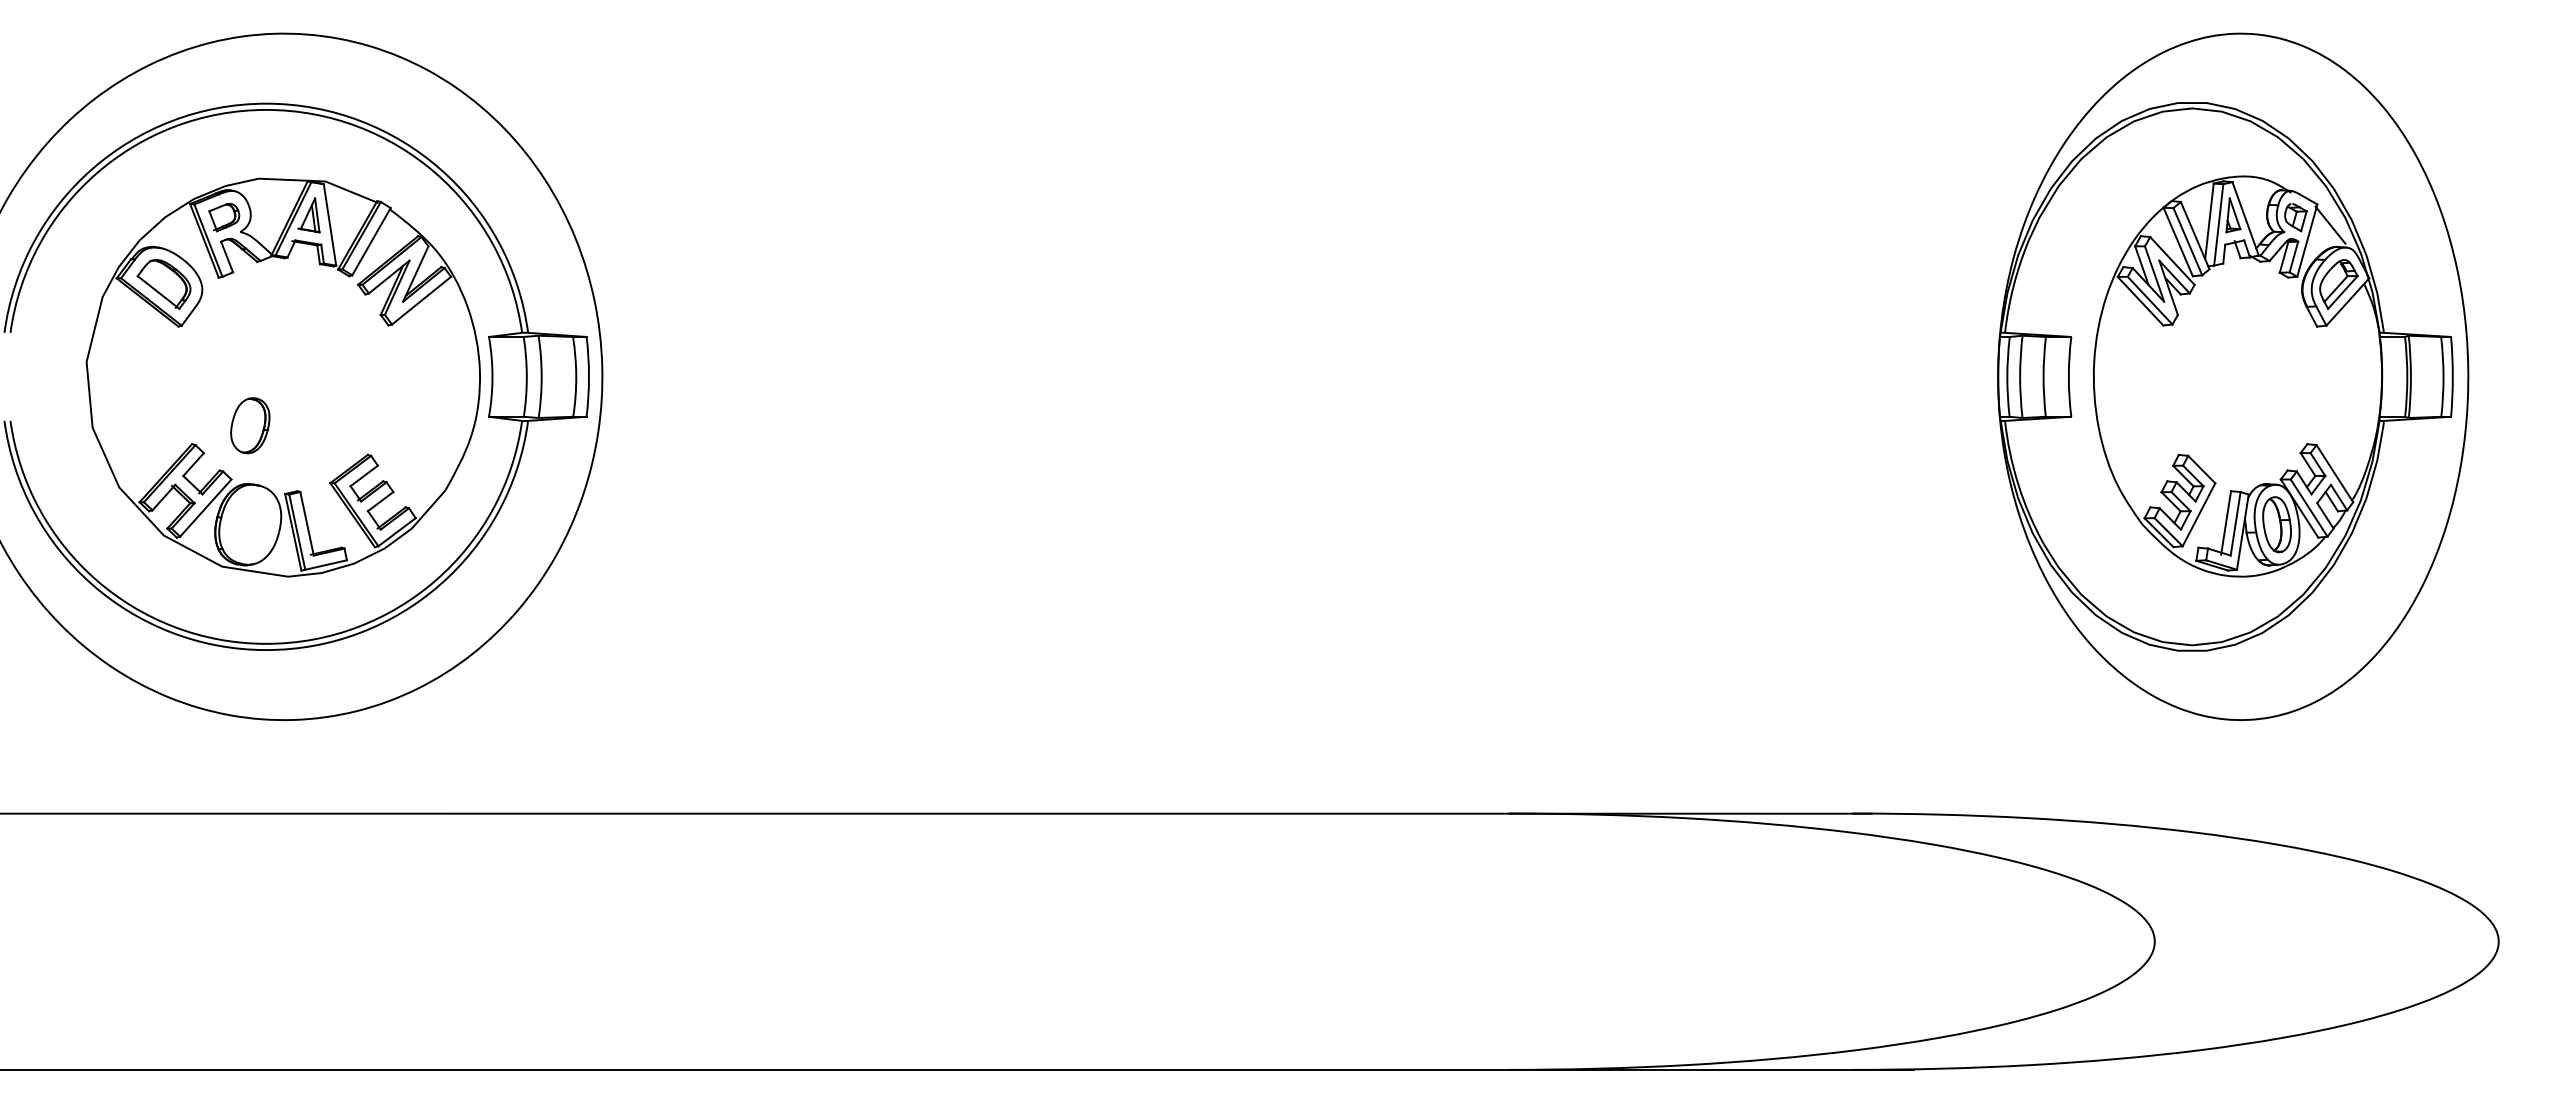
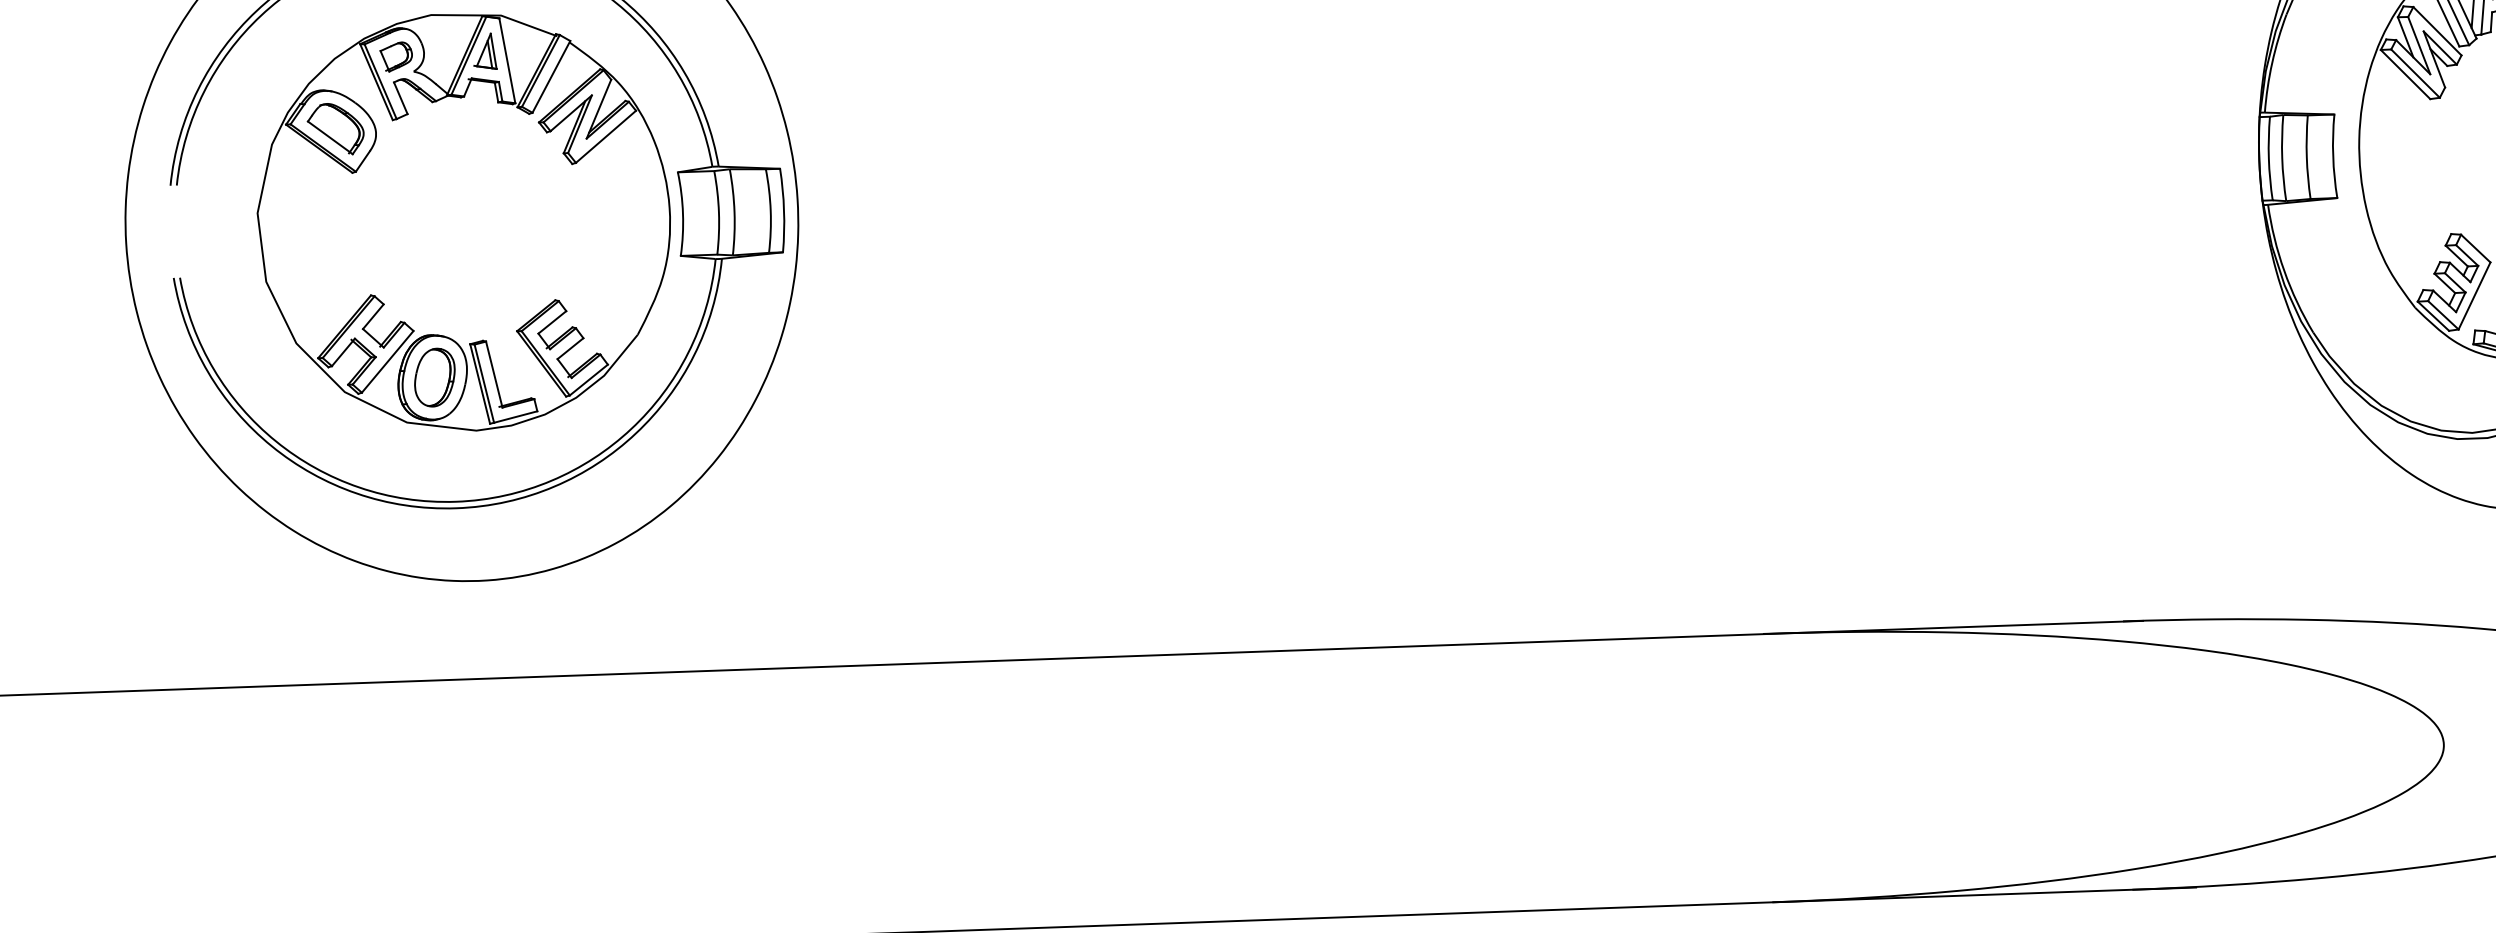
part: (250, 425) -> (435, 377), moved

